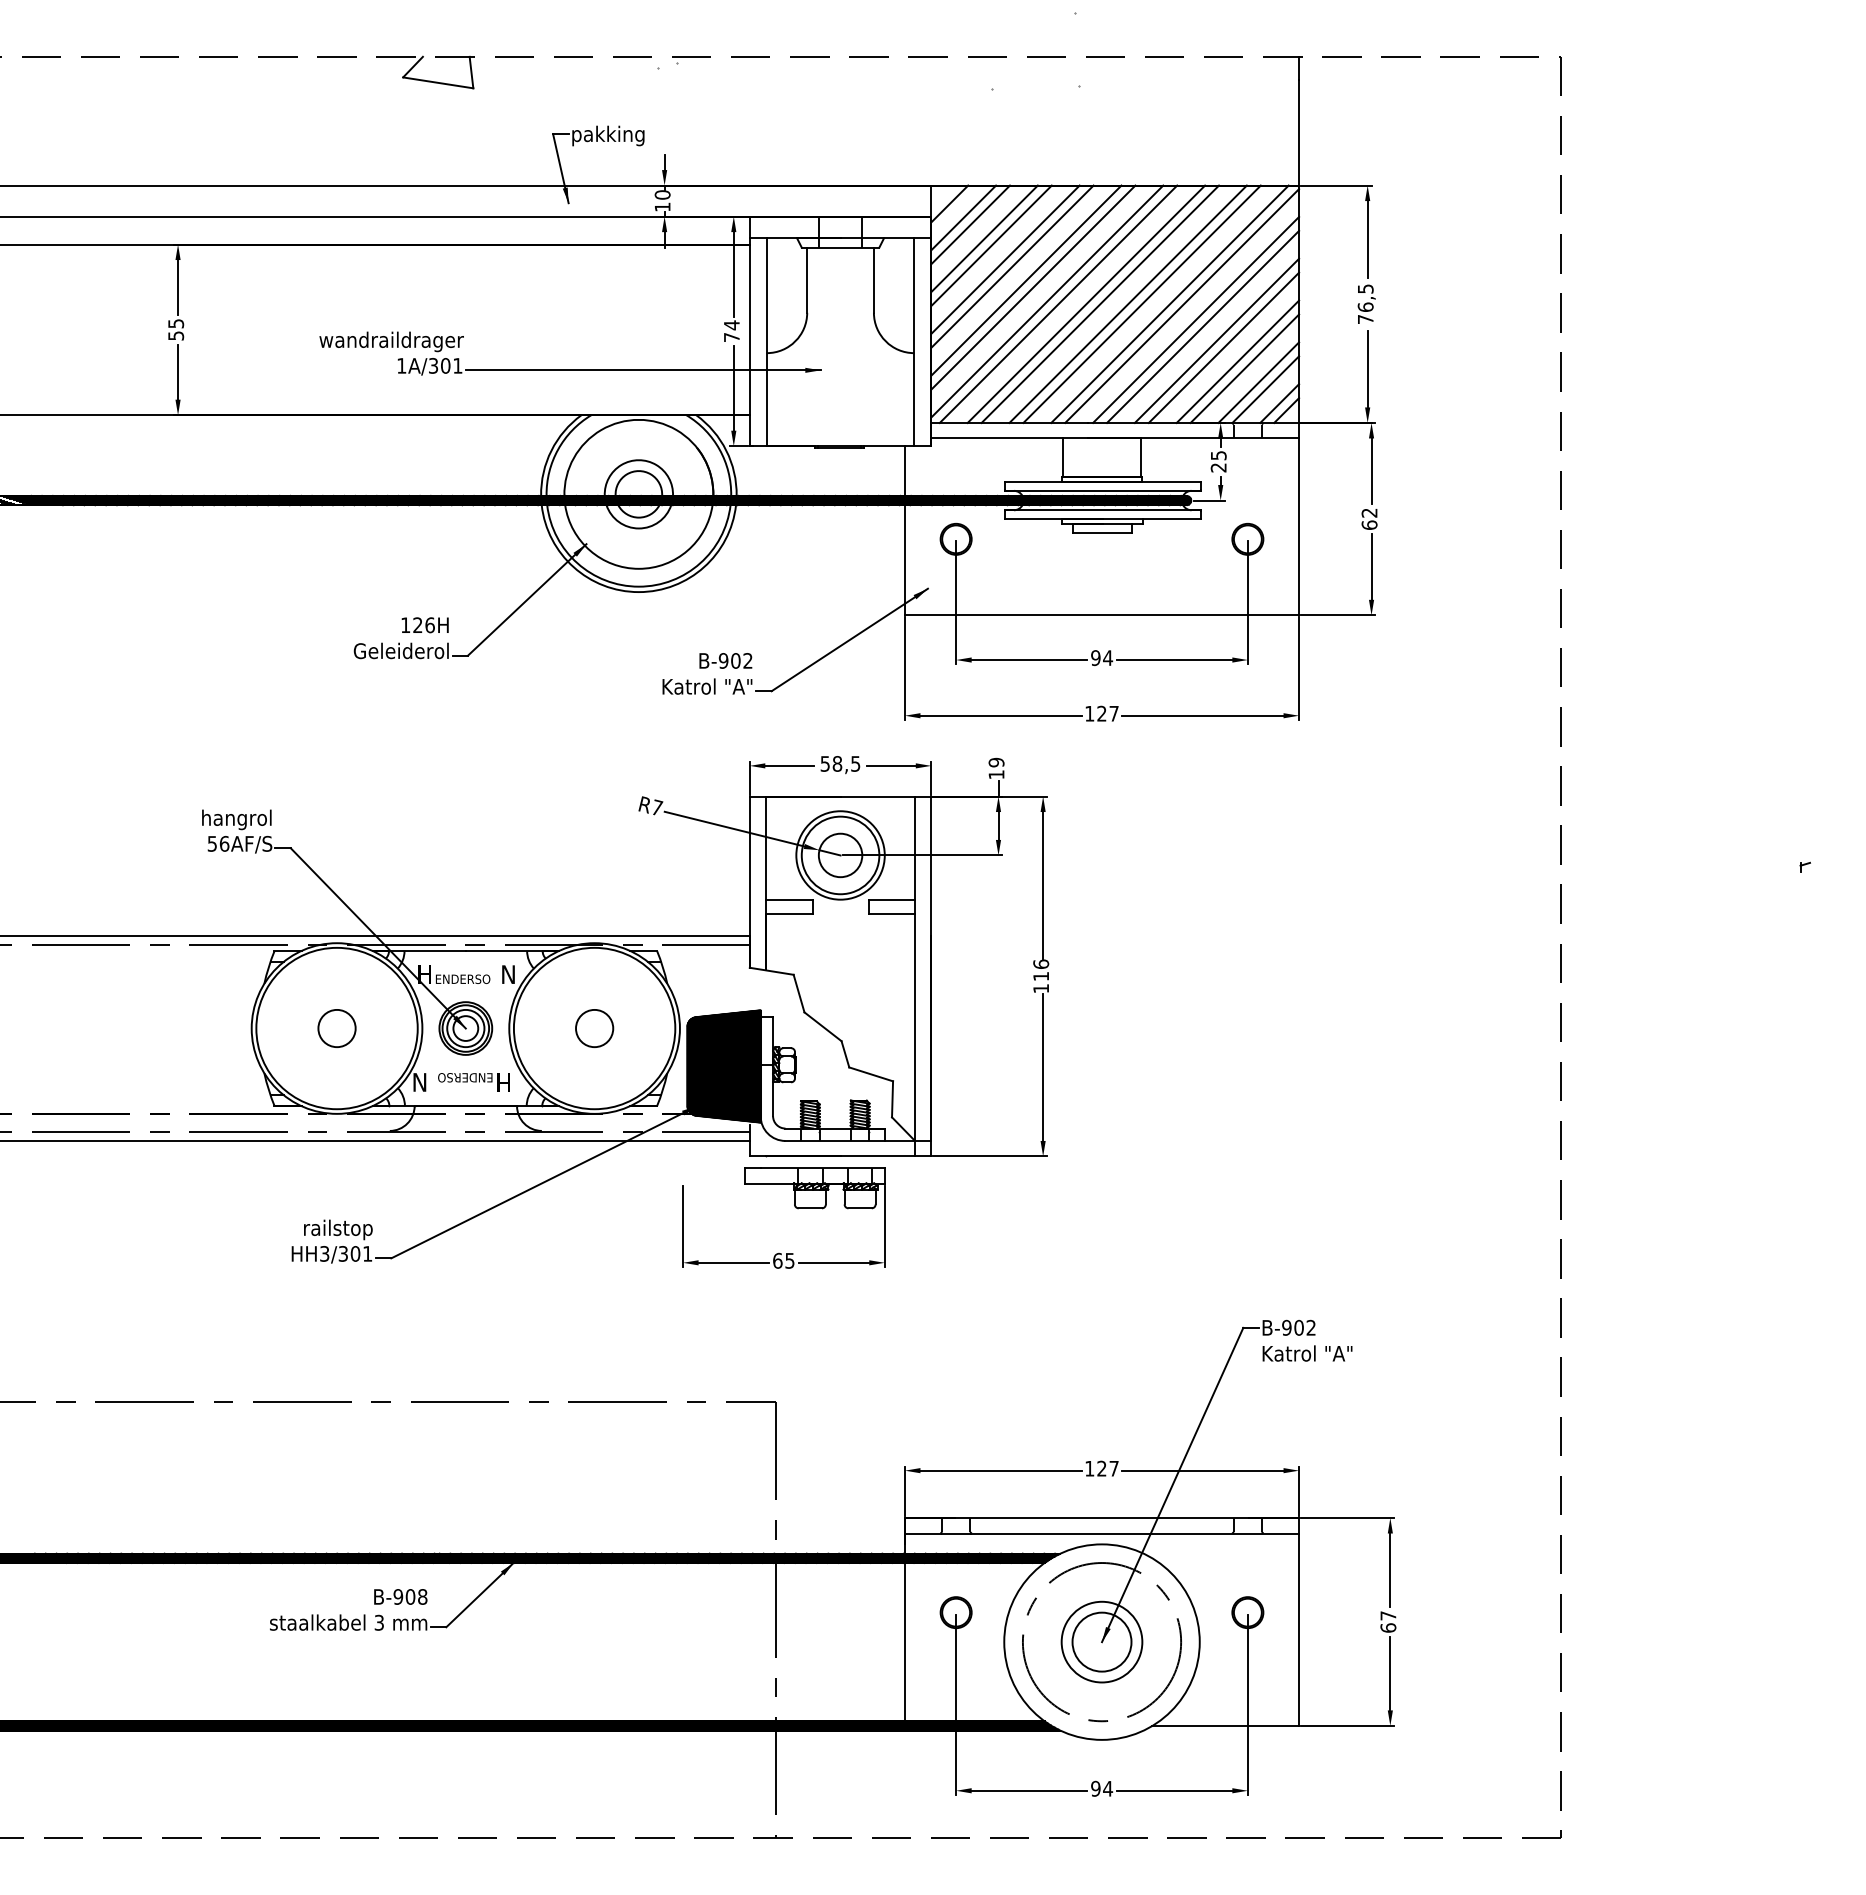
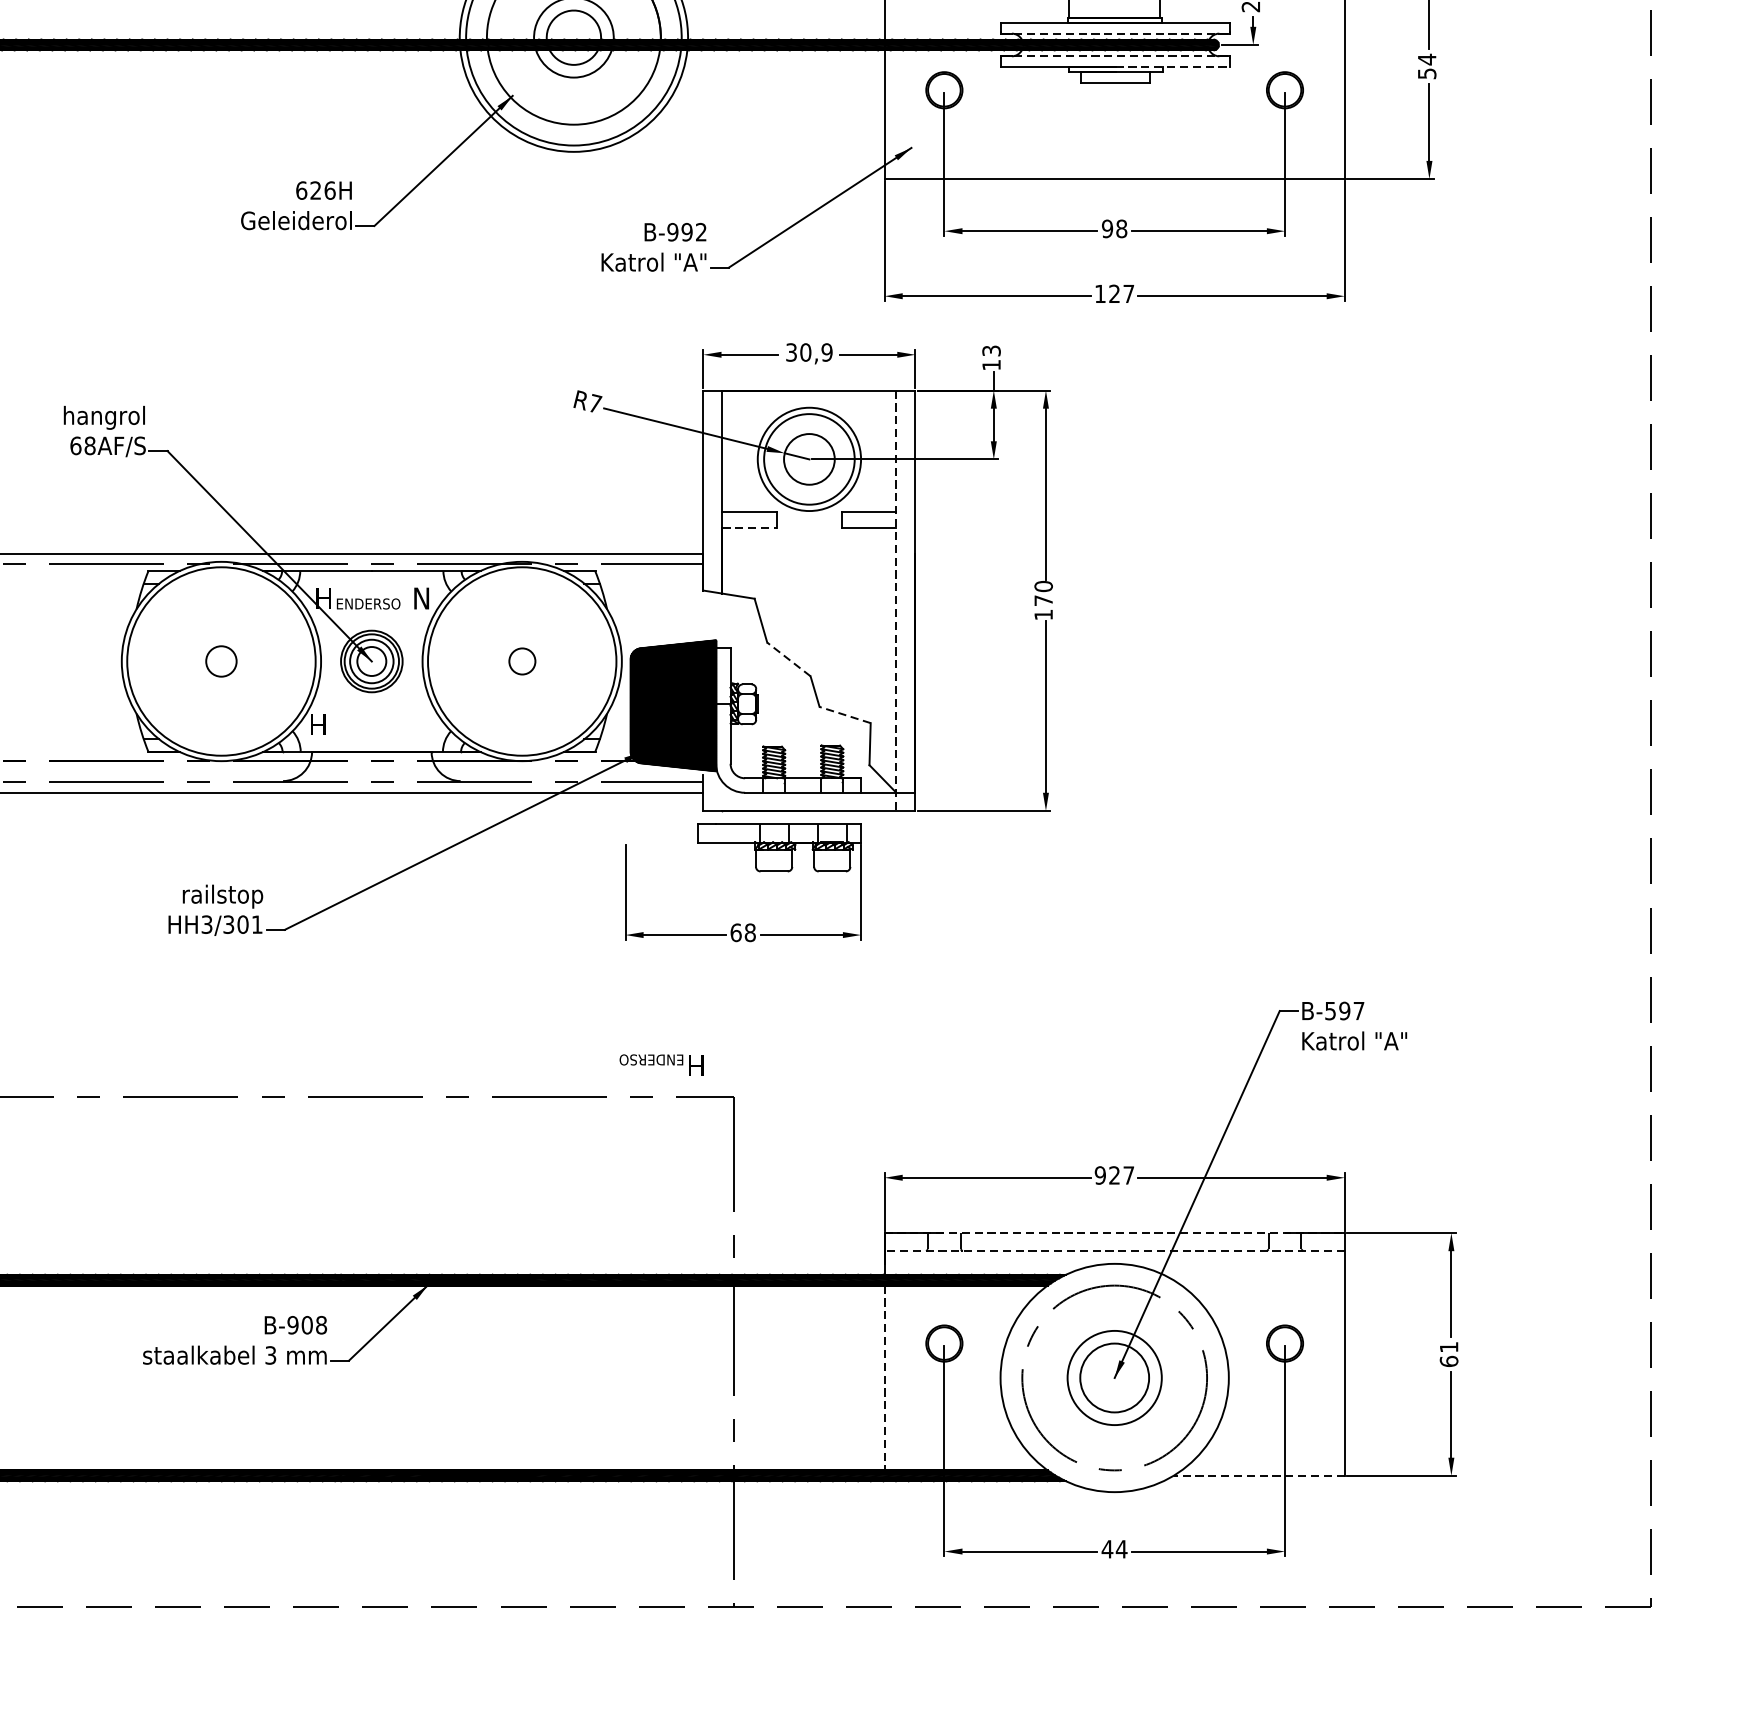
line: (1102, 490) -> (1115, 33), solid -> dashed
line: (1102, 510) -> (1115, 56), solid -> dashed
text: (1369, 518) -> (1427, 65), 62 -> 54
line: (1151, 519) -> (1172, 67), solid -> dashed
text: (405, 625) -> (301, 190), 126H -> 626H
text: (1108, 658) -> (1122, 229), 94 -> 98
text: (735, 660) -> (686, 231), B-902 -> B-992
text: (996, 762) -> (991, 350), 19 -> 13
text: (840, 763) -> (809, 352), 58,5 -> 30,9
text: (218, 843) -> (83, 445), 56AF/S -> 68AF/S
line: (789, 914) -> (749, 528), solid -> dashed
text: (1040, 969) -> (1042, 592), 116 -> 170
line: (915, 976) -> (896, 600), solid -> dashed
line: (822, 1026) -> (788, 659), solid -> dashed
circle: (336, 1028) -> (220, 661), size x0.7
circle: (594, 1028) -> (522, 661), size x0.6
line: (871, 1074) -> (845, 715), solid -> dashed
text: (419, 1082) -> (317, 724), N -> H
text: (473, 1082) -> (661, 1065), moved
text: (789, 1260) -> (749, 932), 65 -> 68
text: (1298, 1327) -> (1344, 1010), B-902 -> B-597
text: (1089, 1468) -> (1100, 1175), 127 -> 927
line: (1102, 1518) -> (1115, 1233), solid -> dashed
line: (1101, 1533) -> (1114, 1251), solid -> dashed
text: (1388, 1615) -> (1449, 1346), 67 -> 61
line: (904, 1642) -> (884, 1378), solid -> dashed
line: (1225, 1725) -> (1258, 1475), solid -> dashed
text: (1095, 1788) -> (1107, 1548), 94 -> 44

